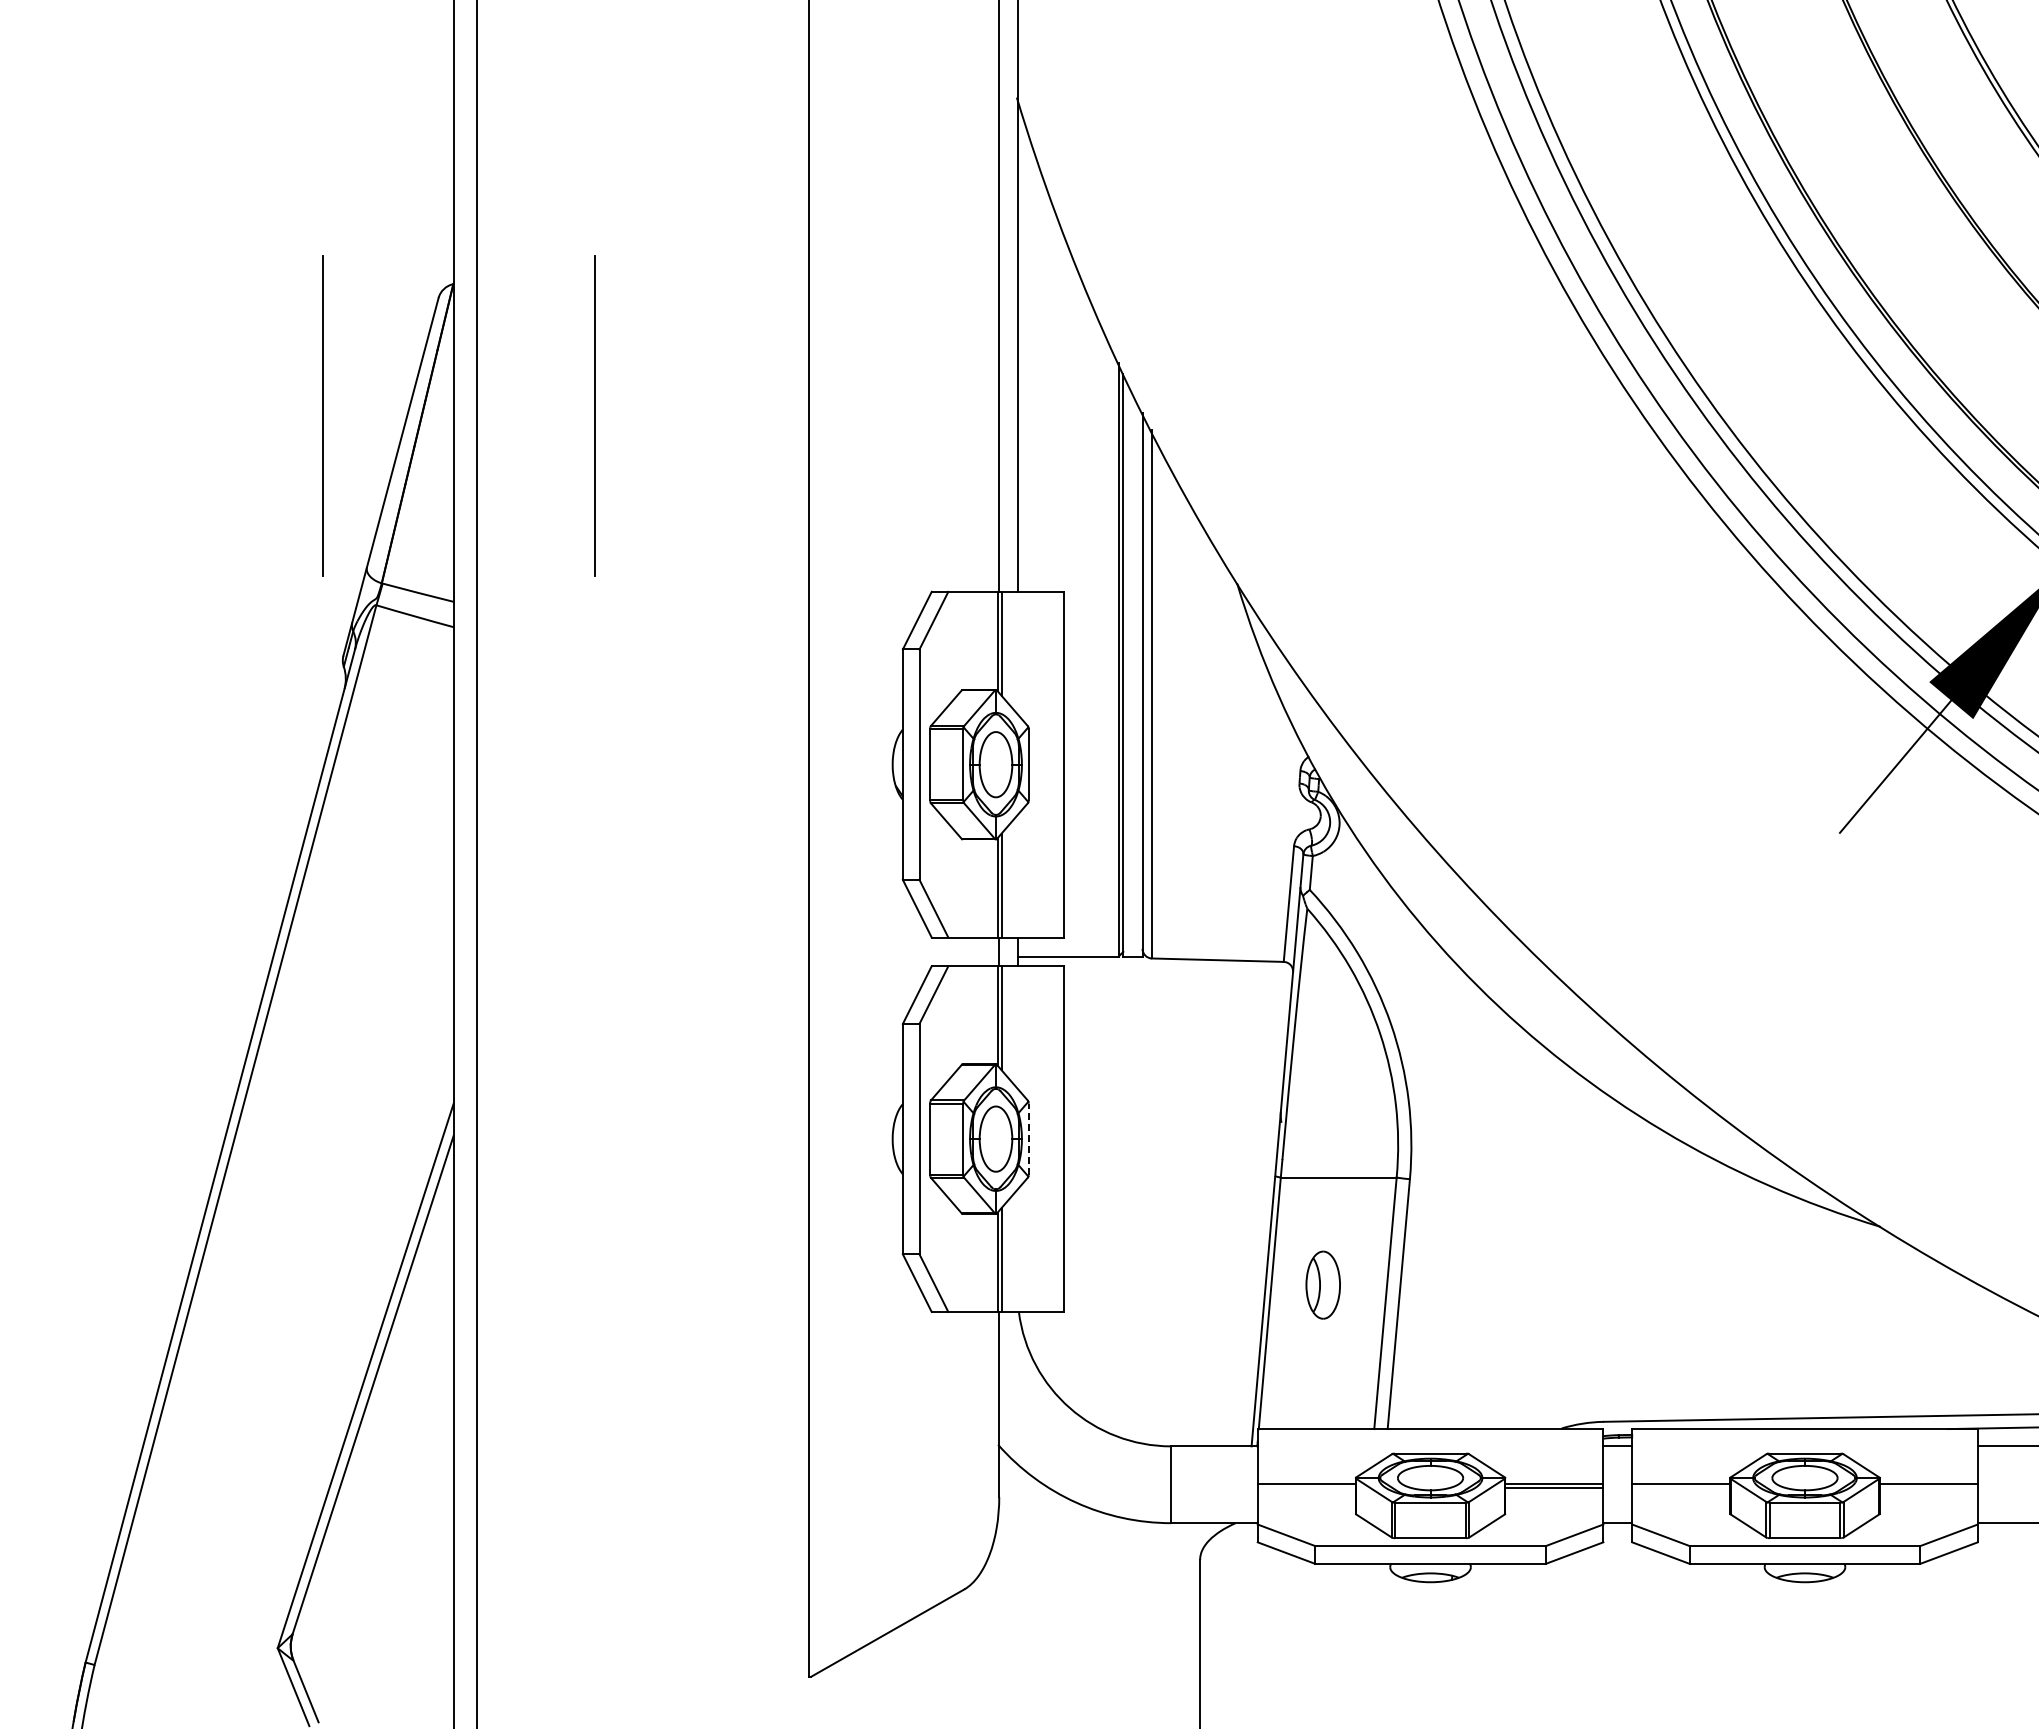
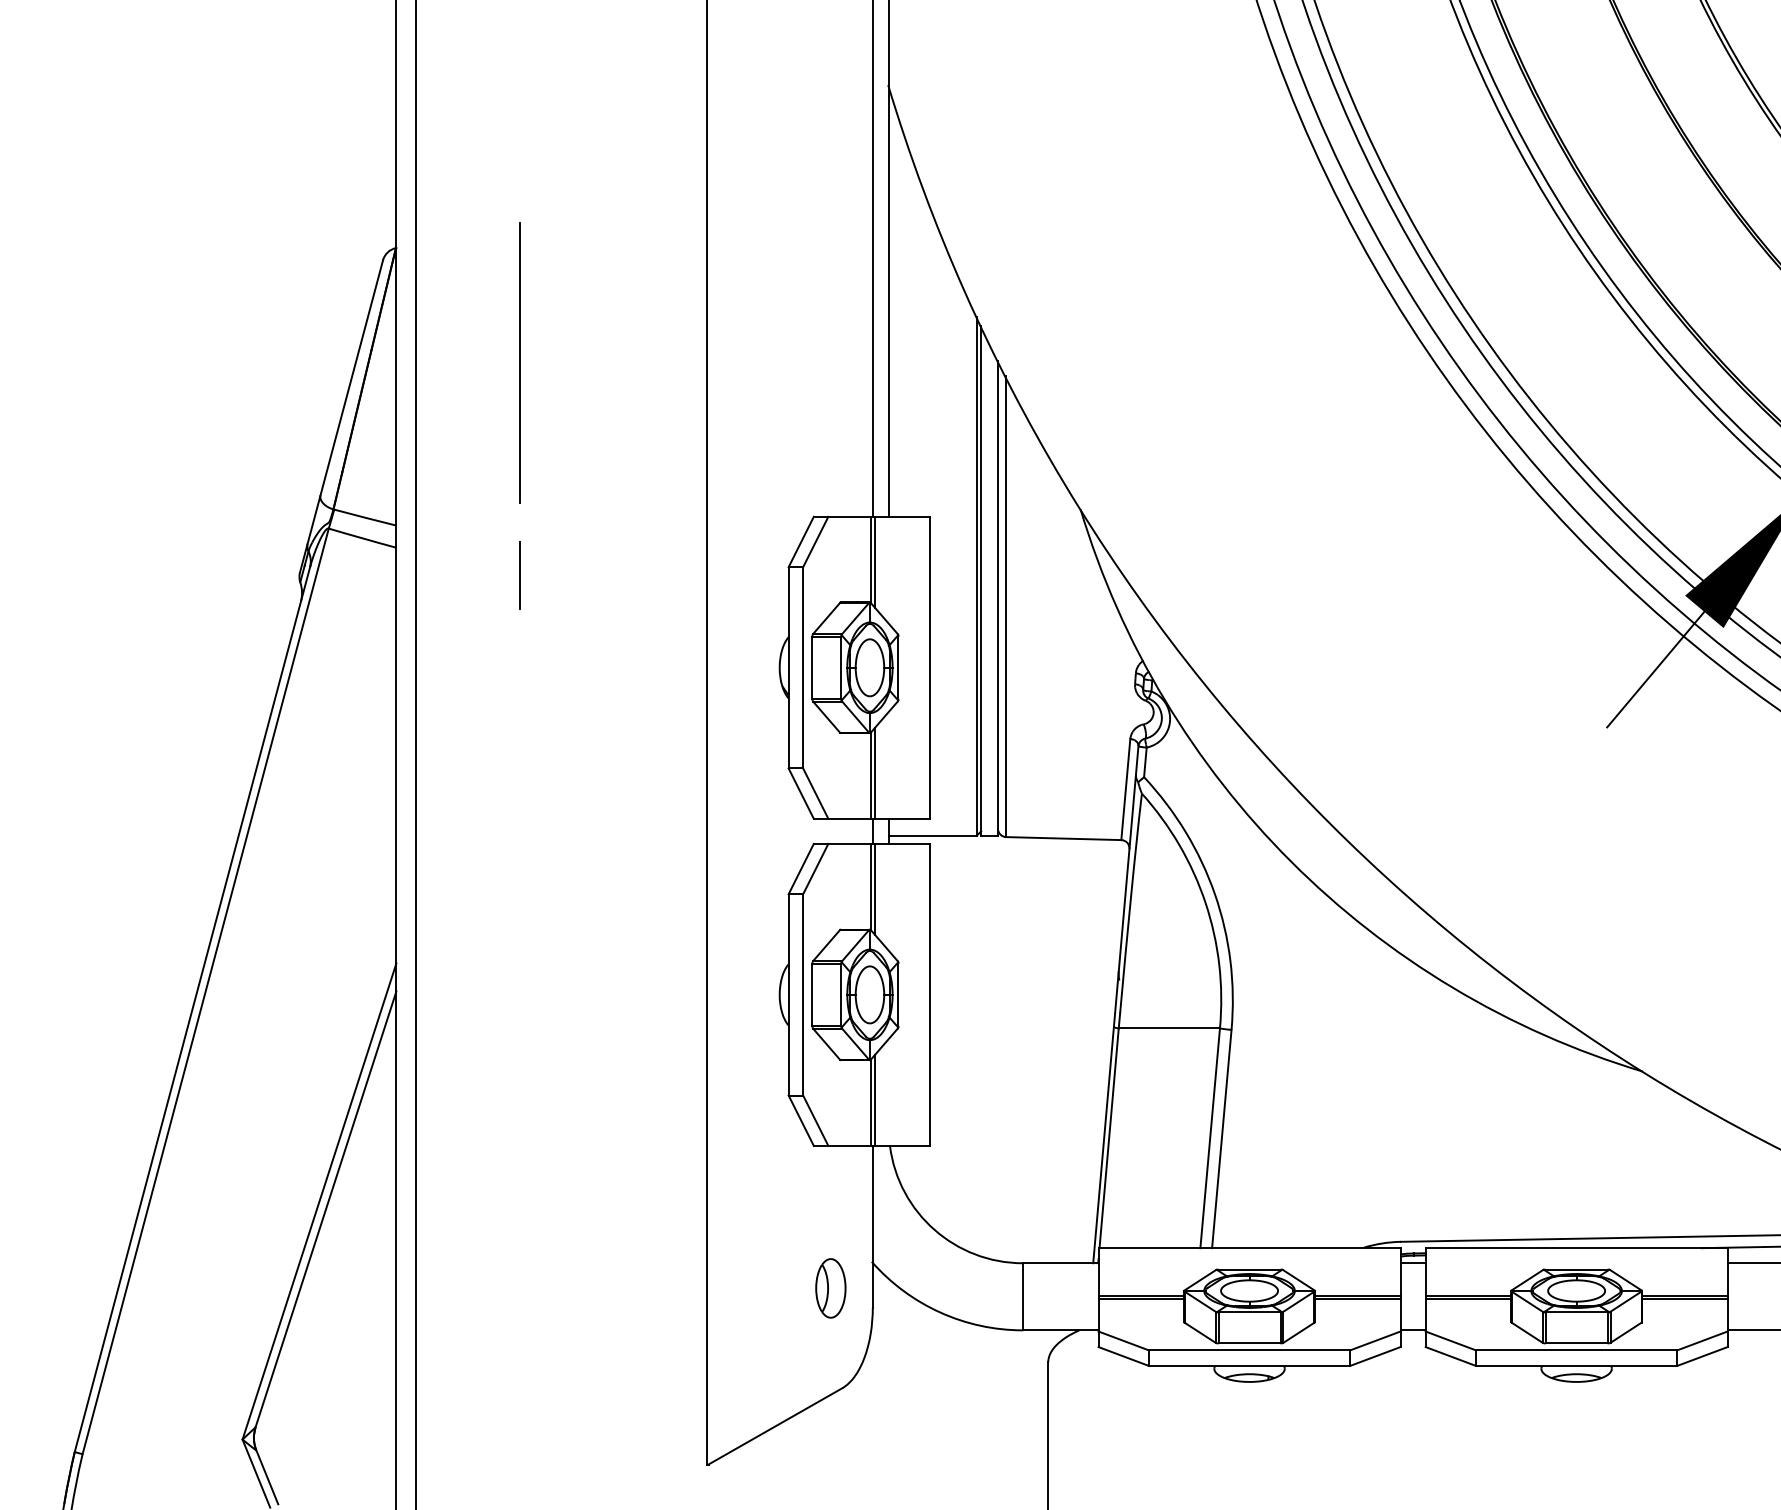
line: (322, 415) -> (281, 362), removed
line: (595, 658) -> (520, 575), added
line: (1028, 1138) -> (898, 994), dashed -> solid
part: (1322, 1284) -> (830, 1287), moved
line: (1306, 1487) -> (1141, 1299), added
line: (1681, 1487) -> (1468, 1299), added
line: (1928, 1487) -> (1684, 1299), added

